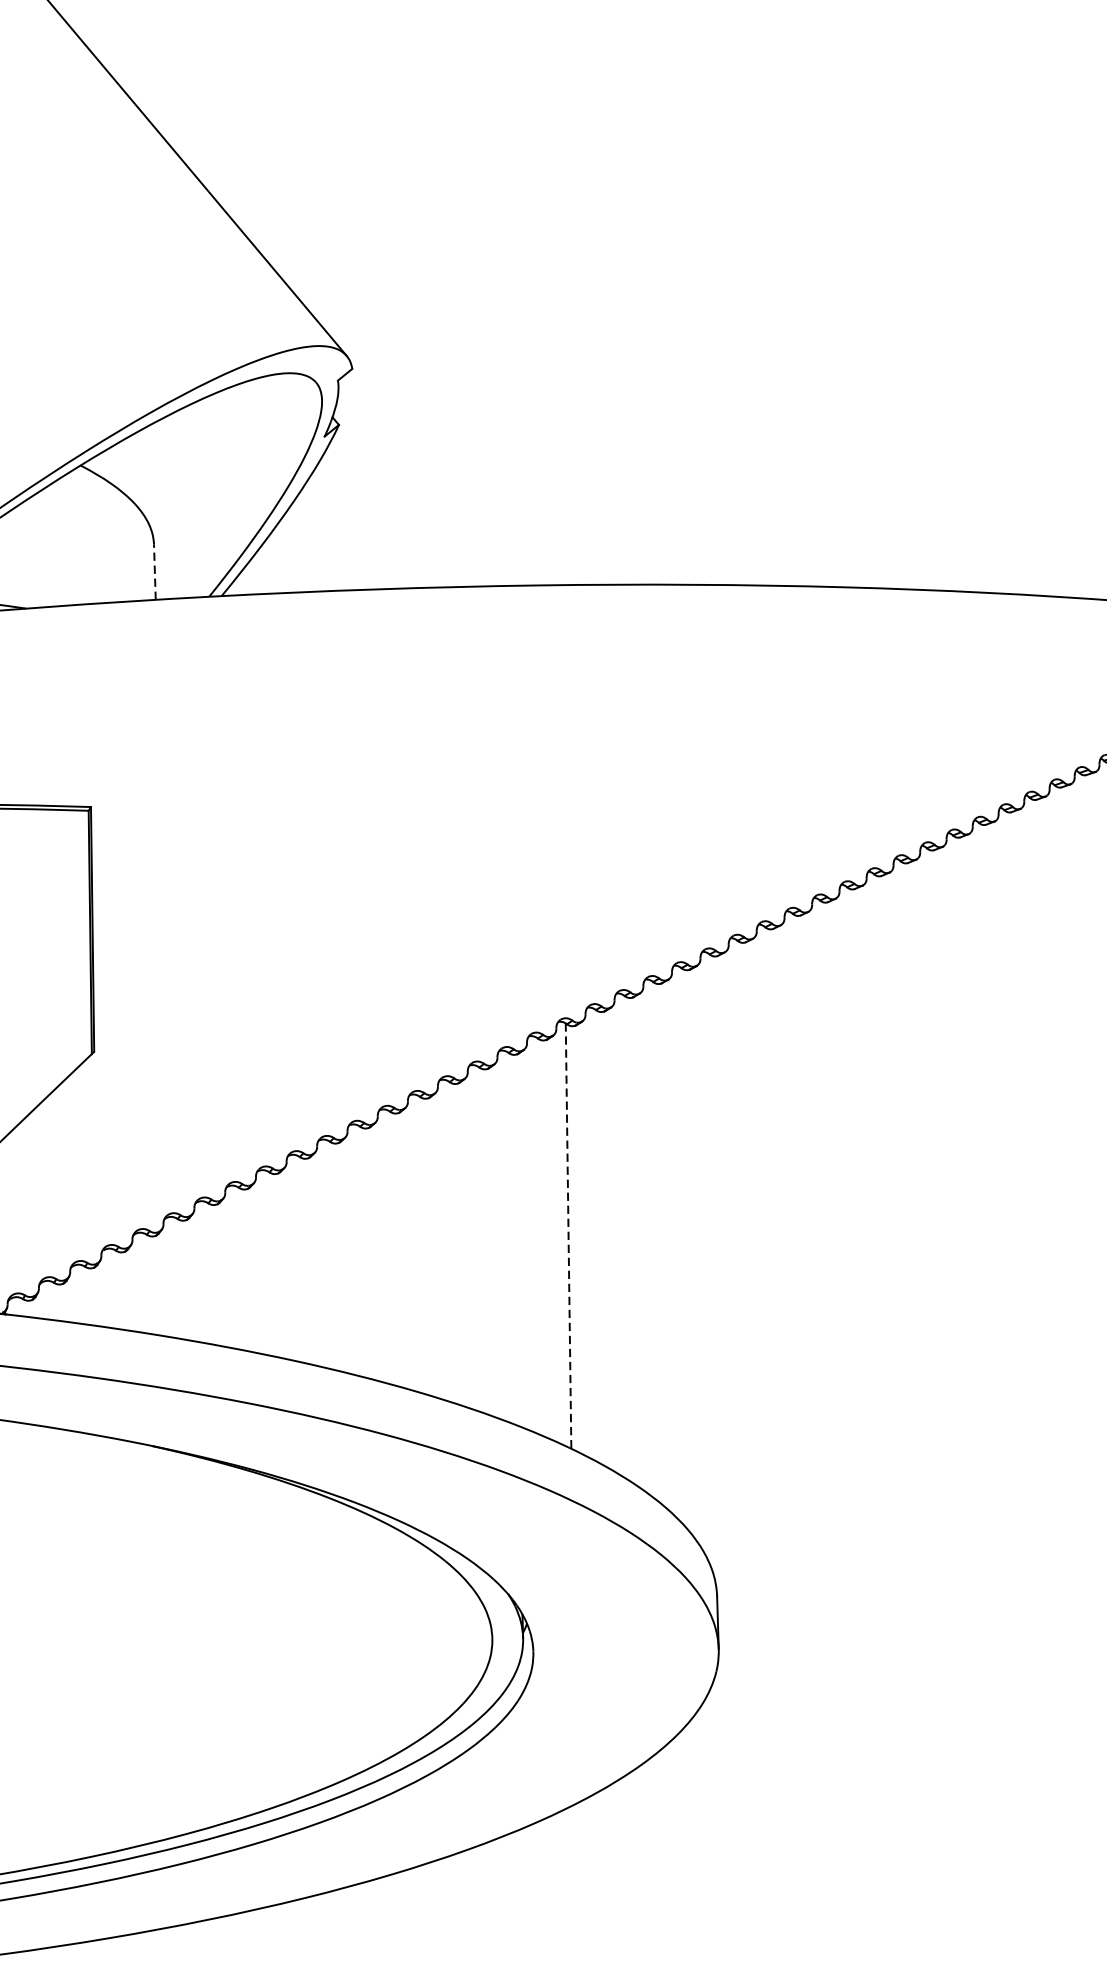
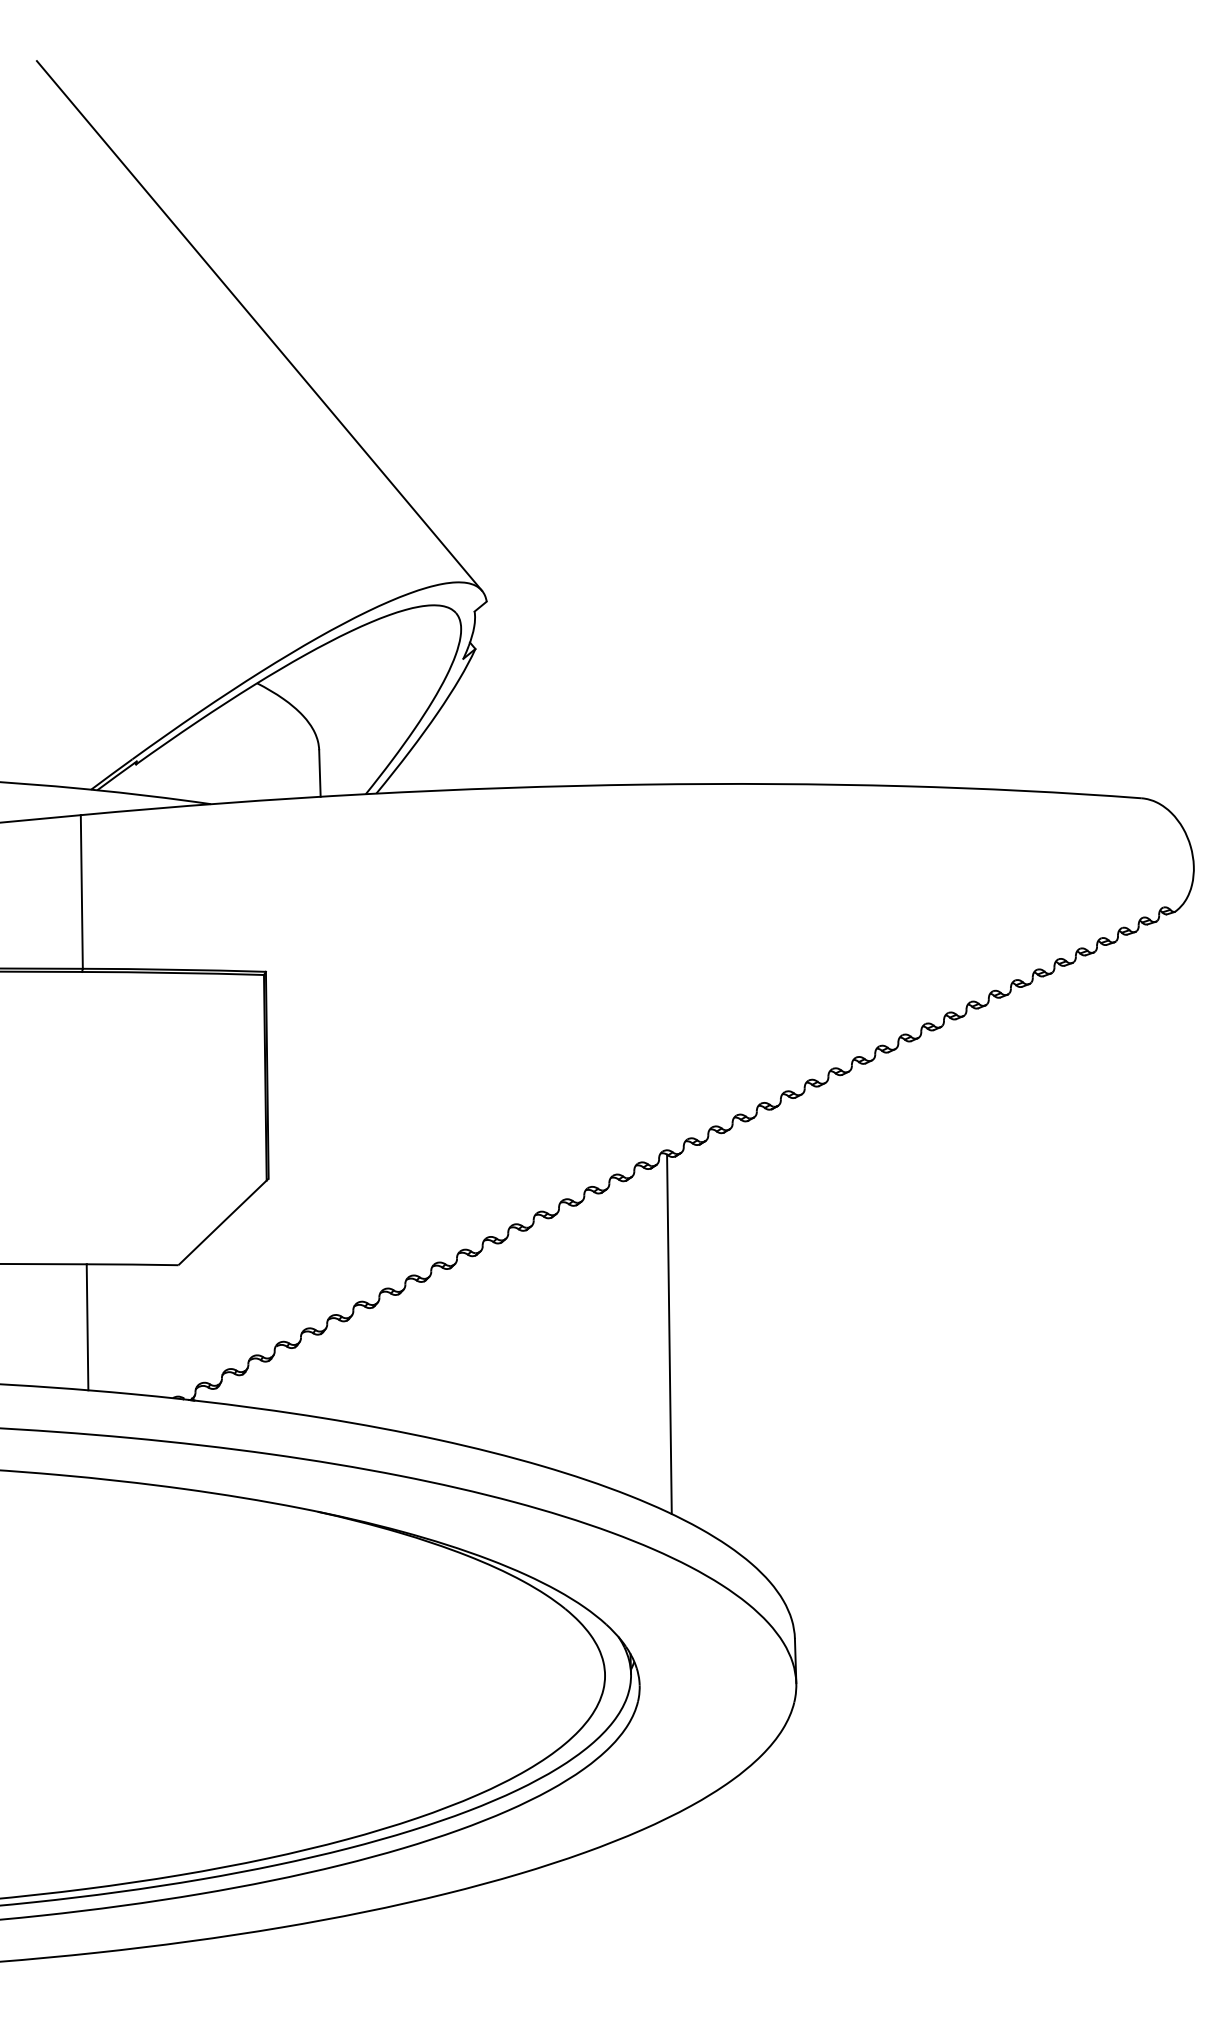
line: (154, 572) -> (319, 773), dashed -> solid
line: (568, 1236) -> (669, 1334), dashed -> solid

